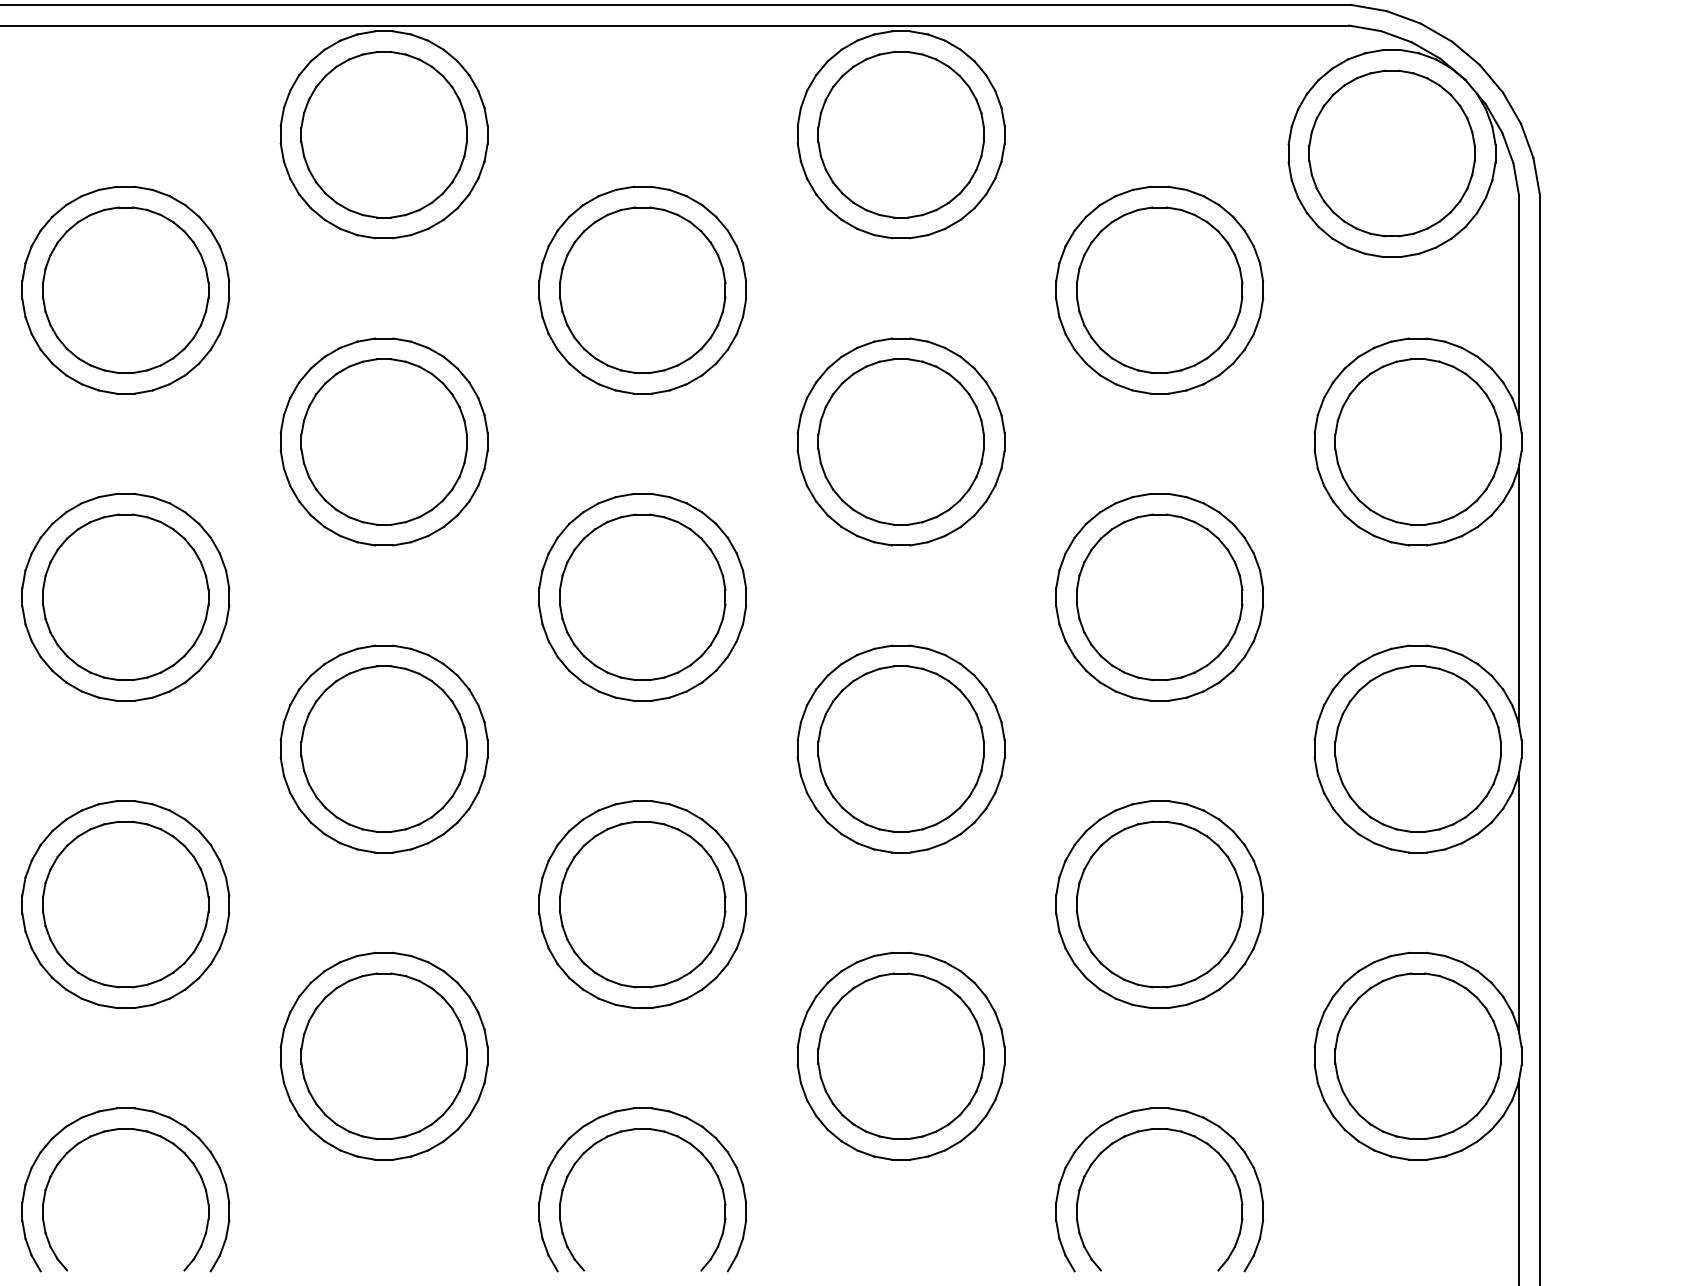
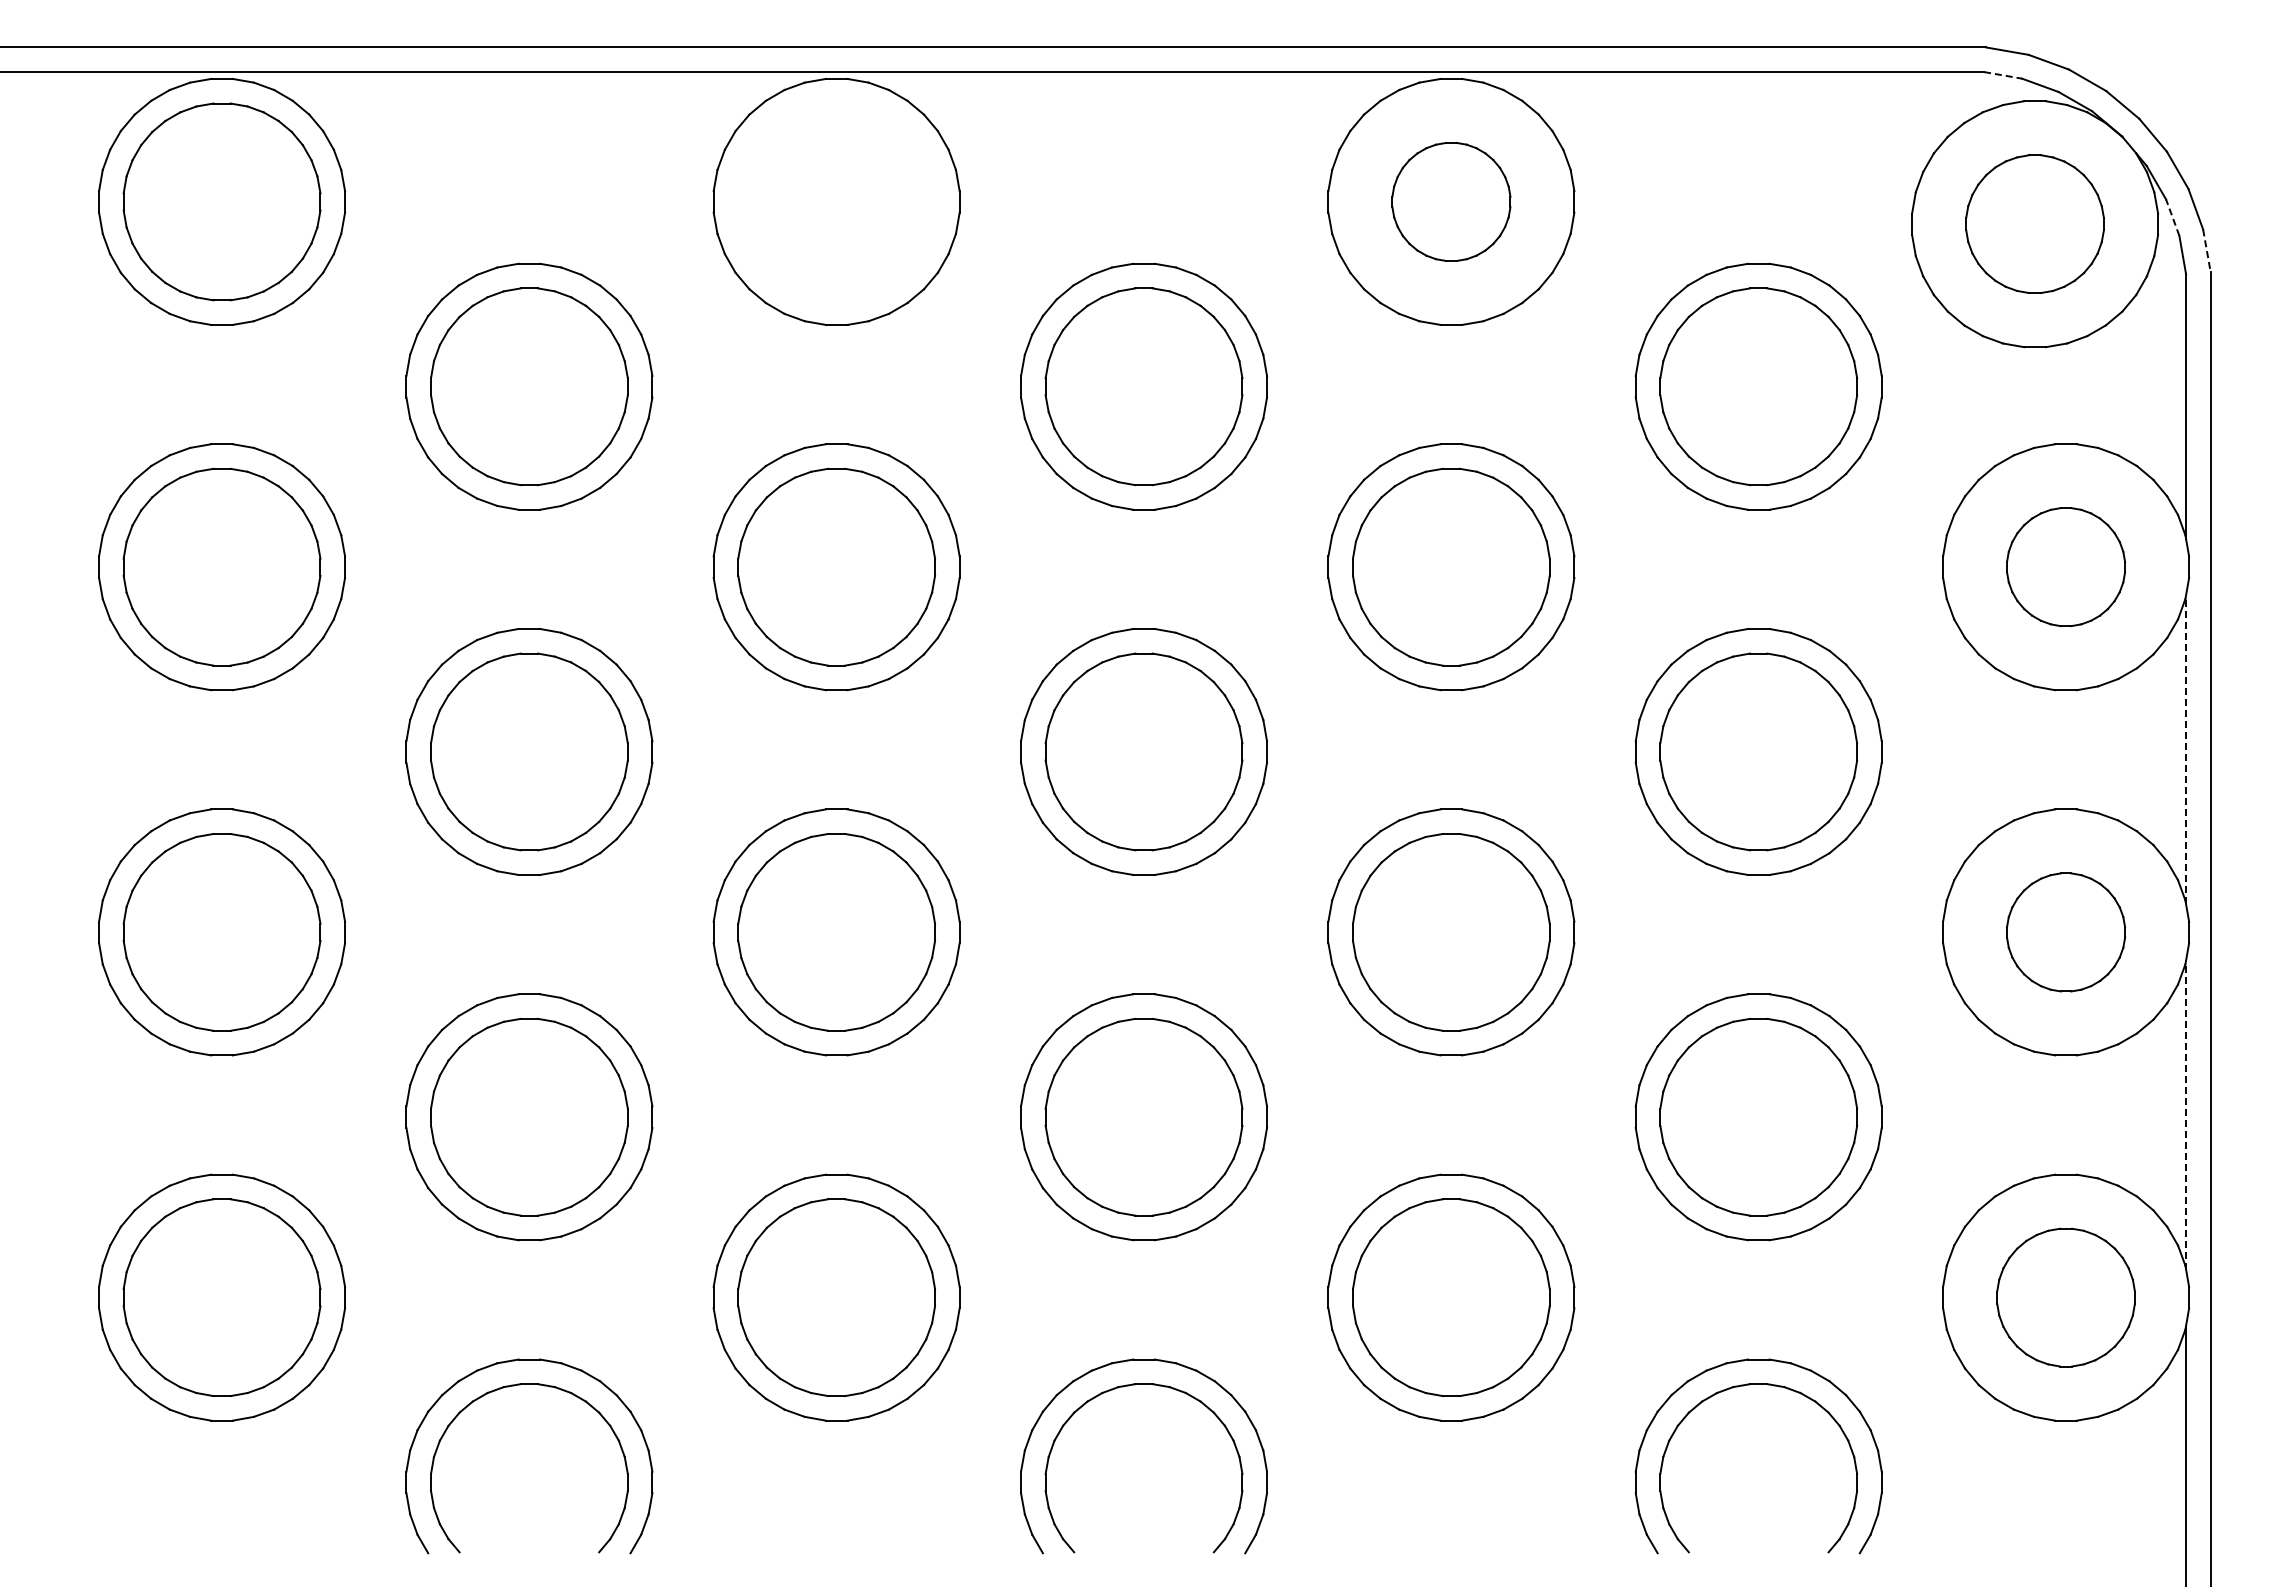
line: (1365, 28) -> (2003, 75), solid -> dashed
part: (384, 134) -> (836, 201), removed
part: (901, 134) -> (1451, 201), size x0.6
line: (1507, 147) -> (2172, 217), solid -> dashed
part: (1391, 152) -> (2034, 223), size x0.7
line: (1536, 175) -> (2206, 250), solid -> dashed
part: (1417, 441) -> (2065, 566), size x0.6
line: (1519, 595) -> (2186, 749), solid -> dashed
part: (1417, 749) -> (2065, 932), size x0.6
line: (1519, 902) -> (2186, 1114), solid -> dashed
part: (1417, 1056) -> (2065, 1297), size x0.7

